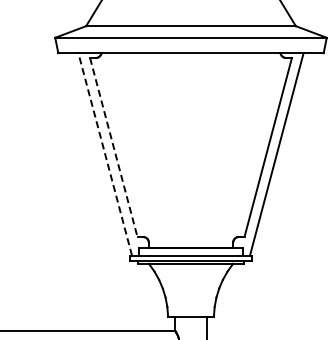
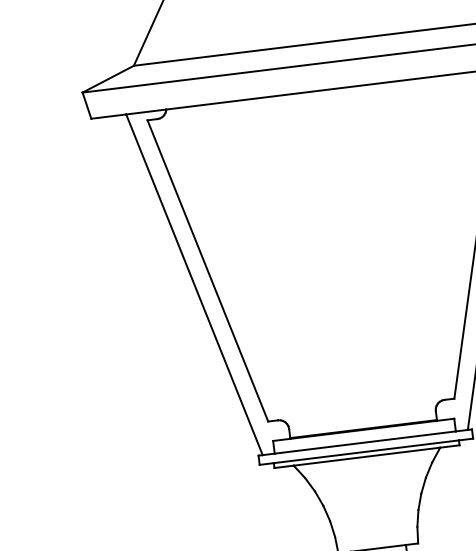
line: (113, 147) -> (207, 270), dashed -> solid
line: (105, 154) -> (194, 284), dashed -> solid

